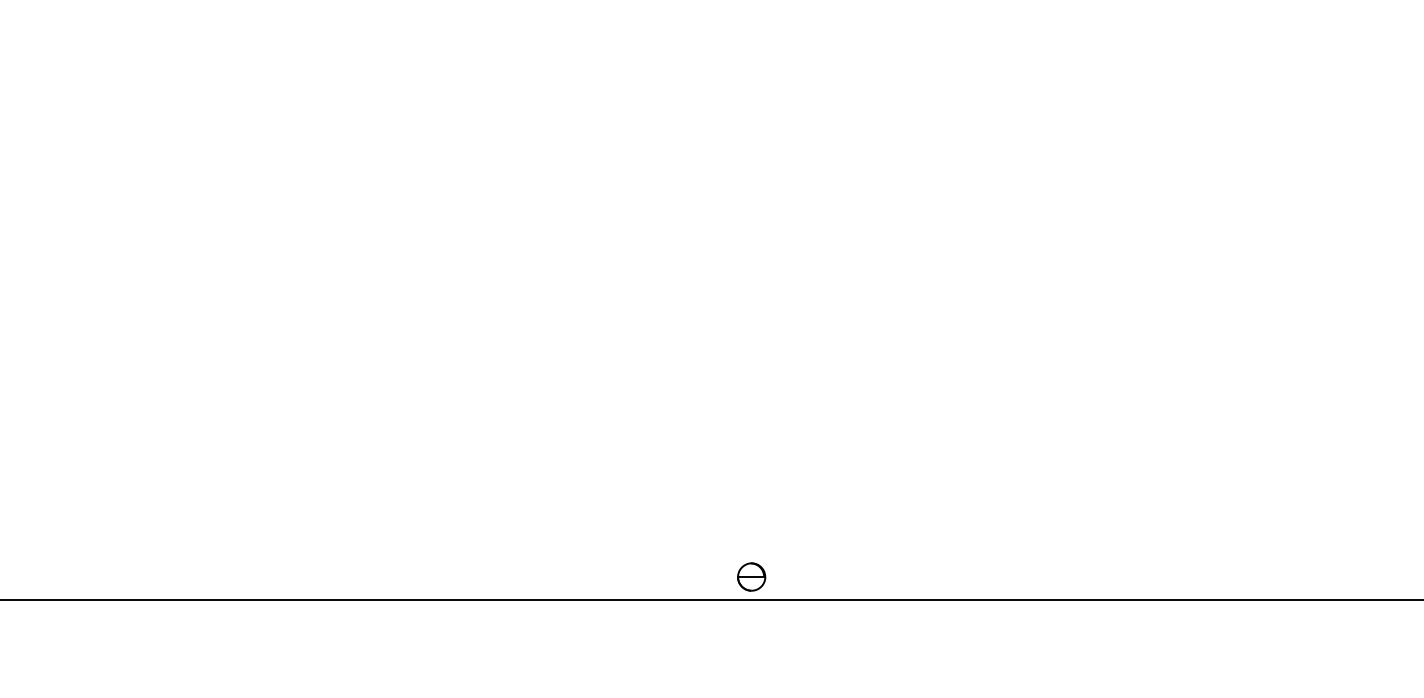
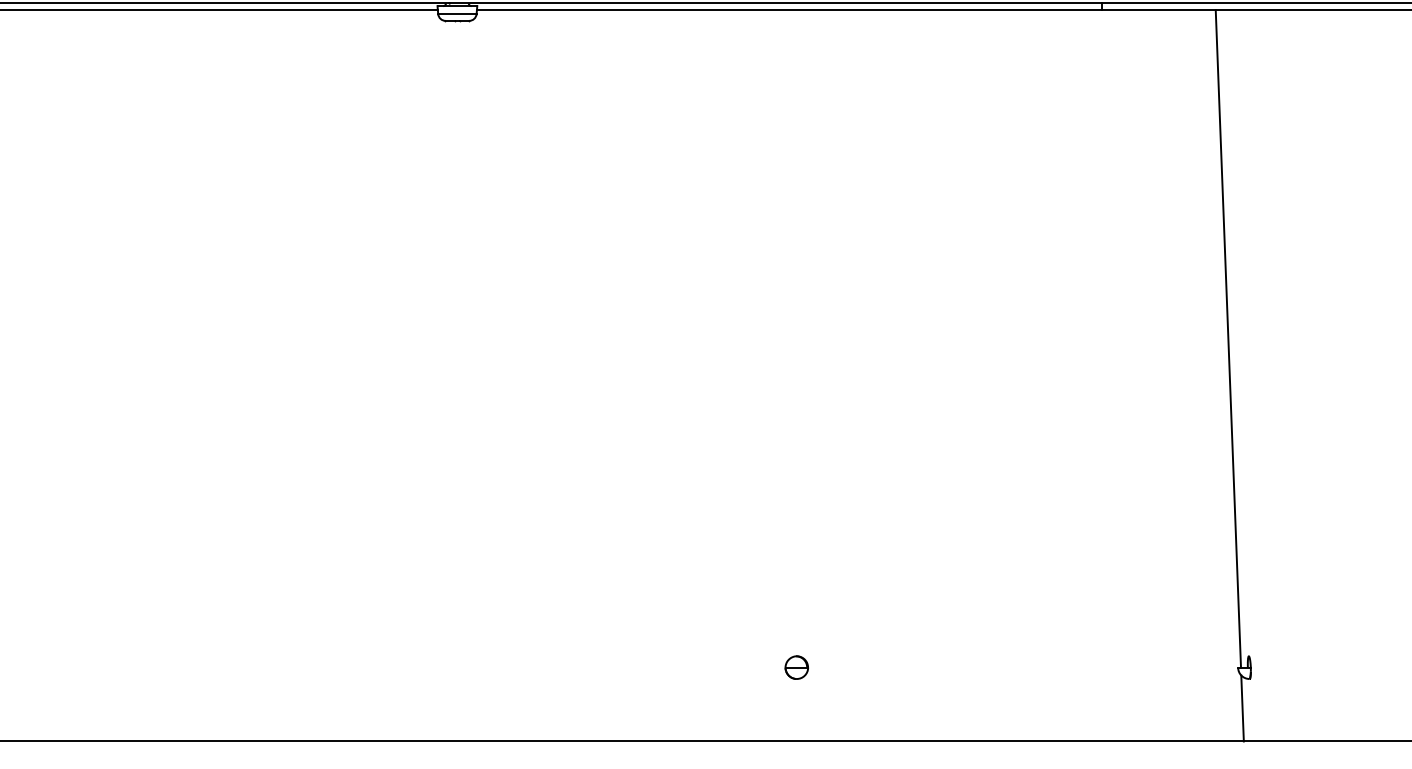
part: (751, 576) -> (796, 667), moved

